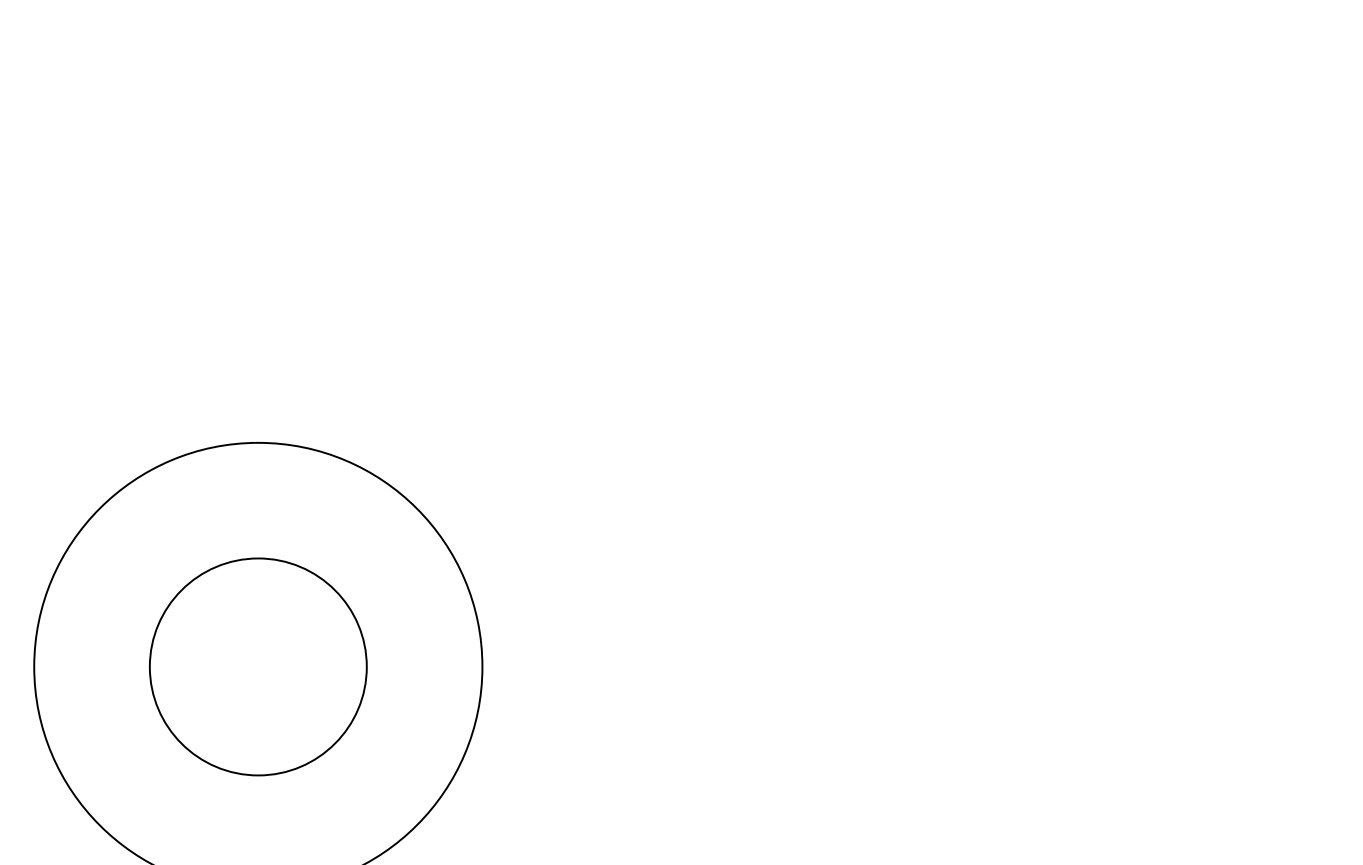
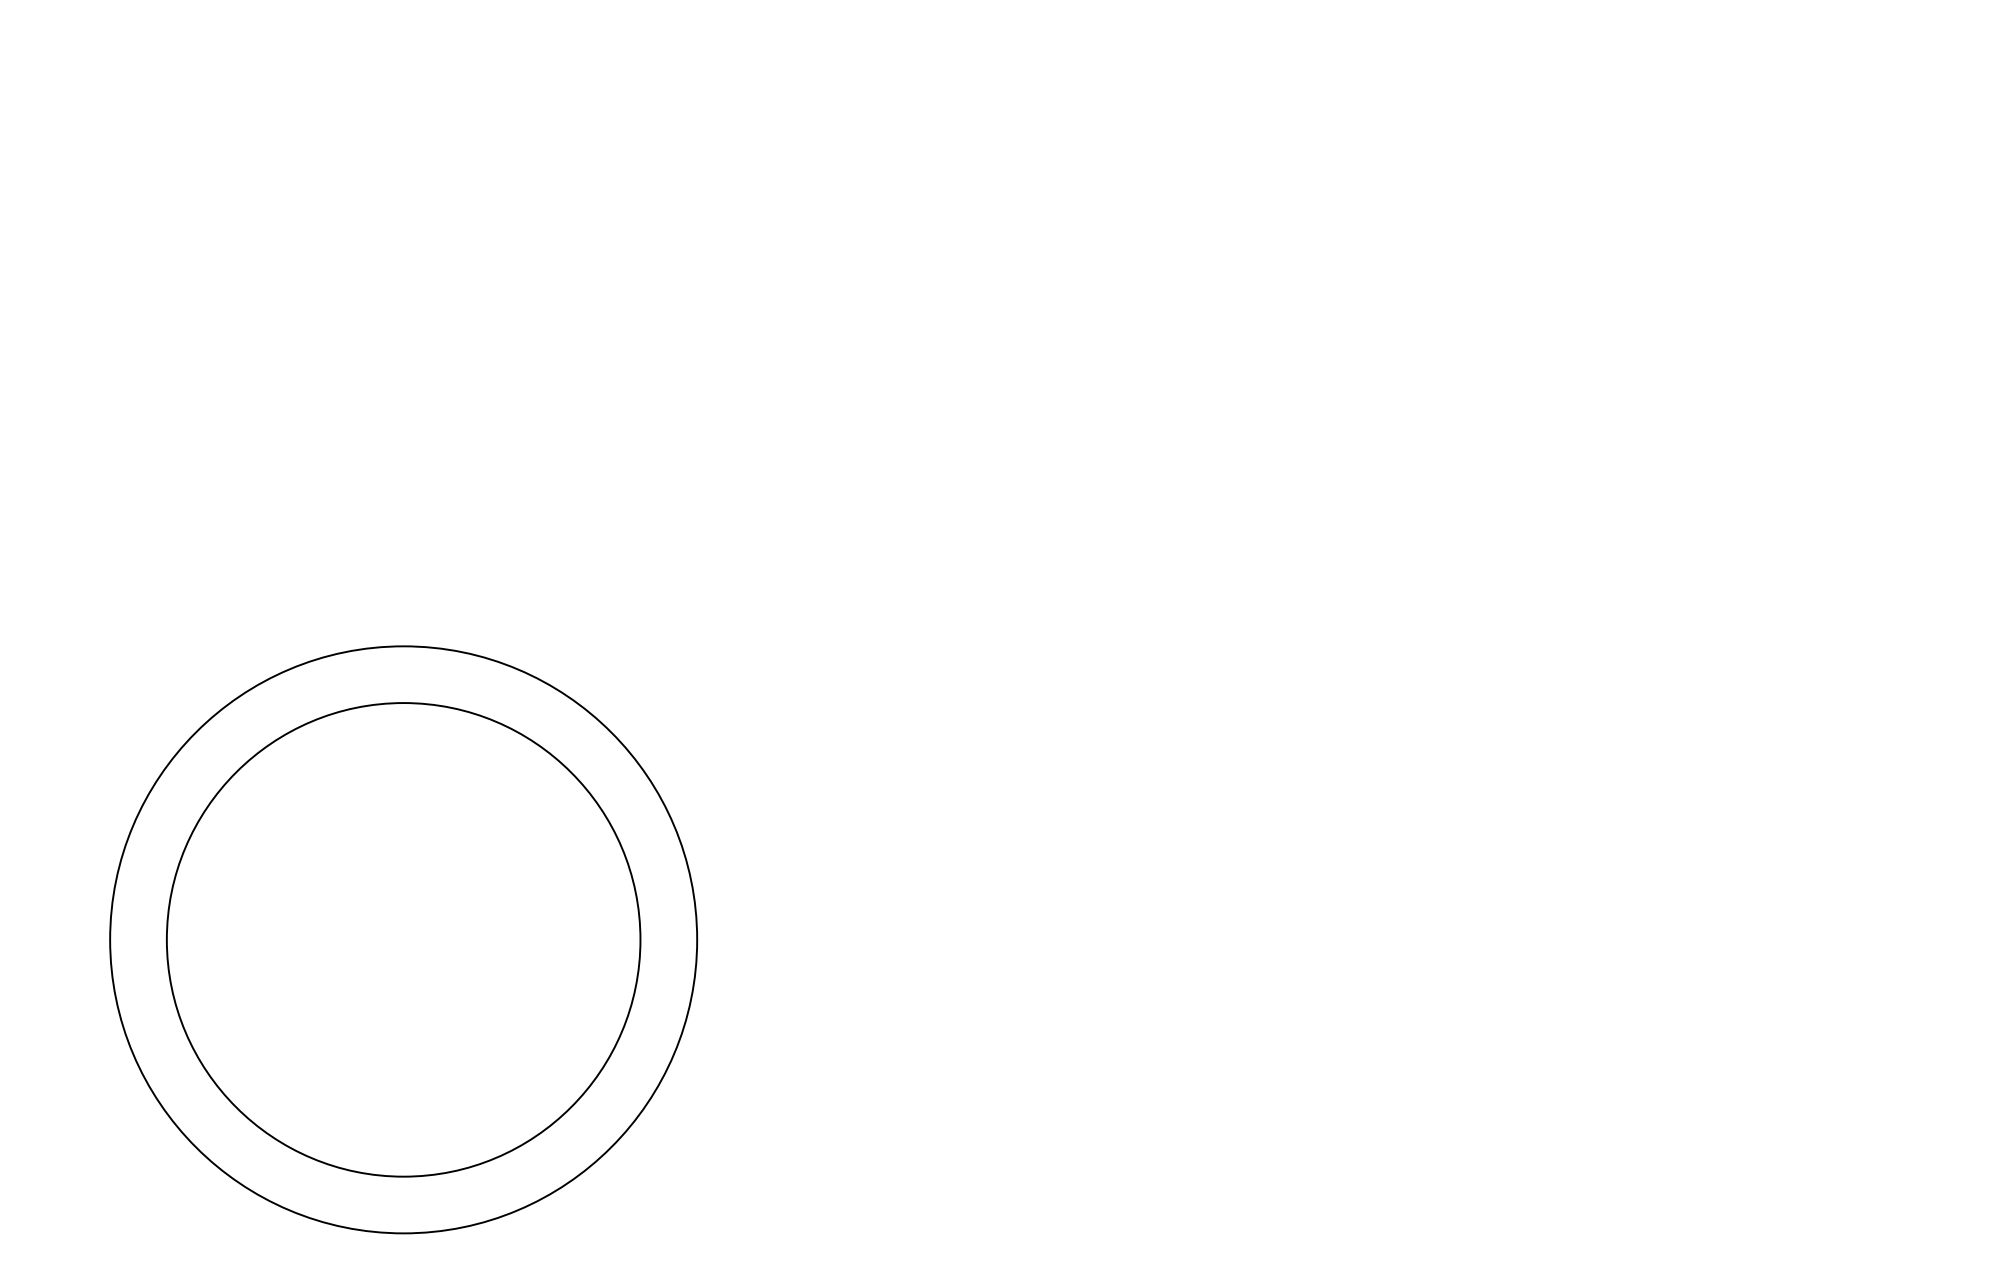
circle: (258, 666) -> (403, 939), size x1.67

